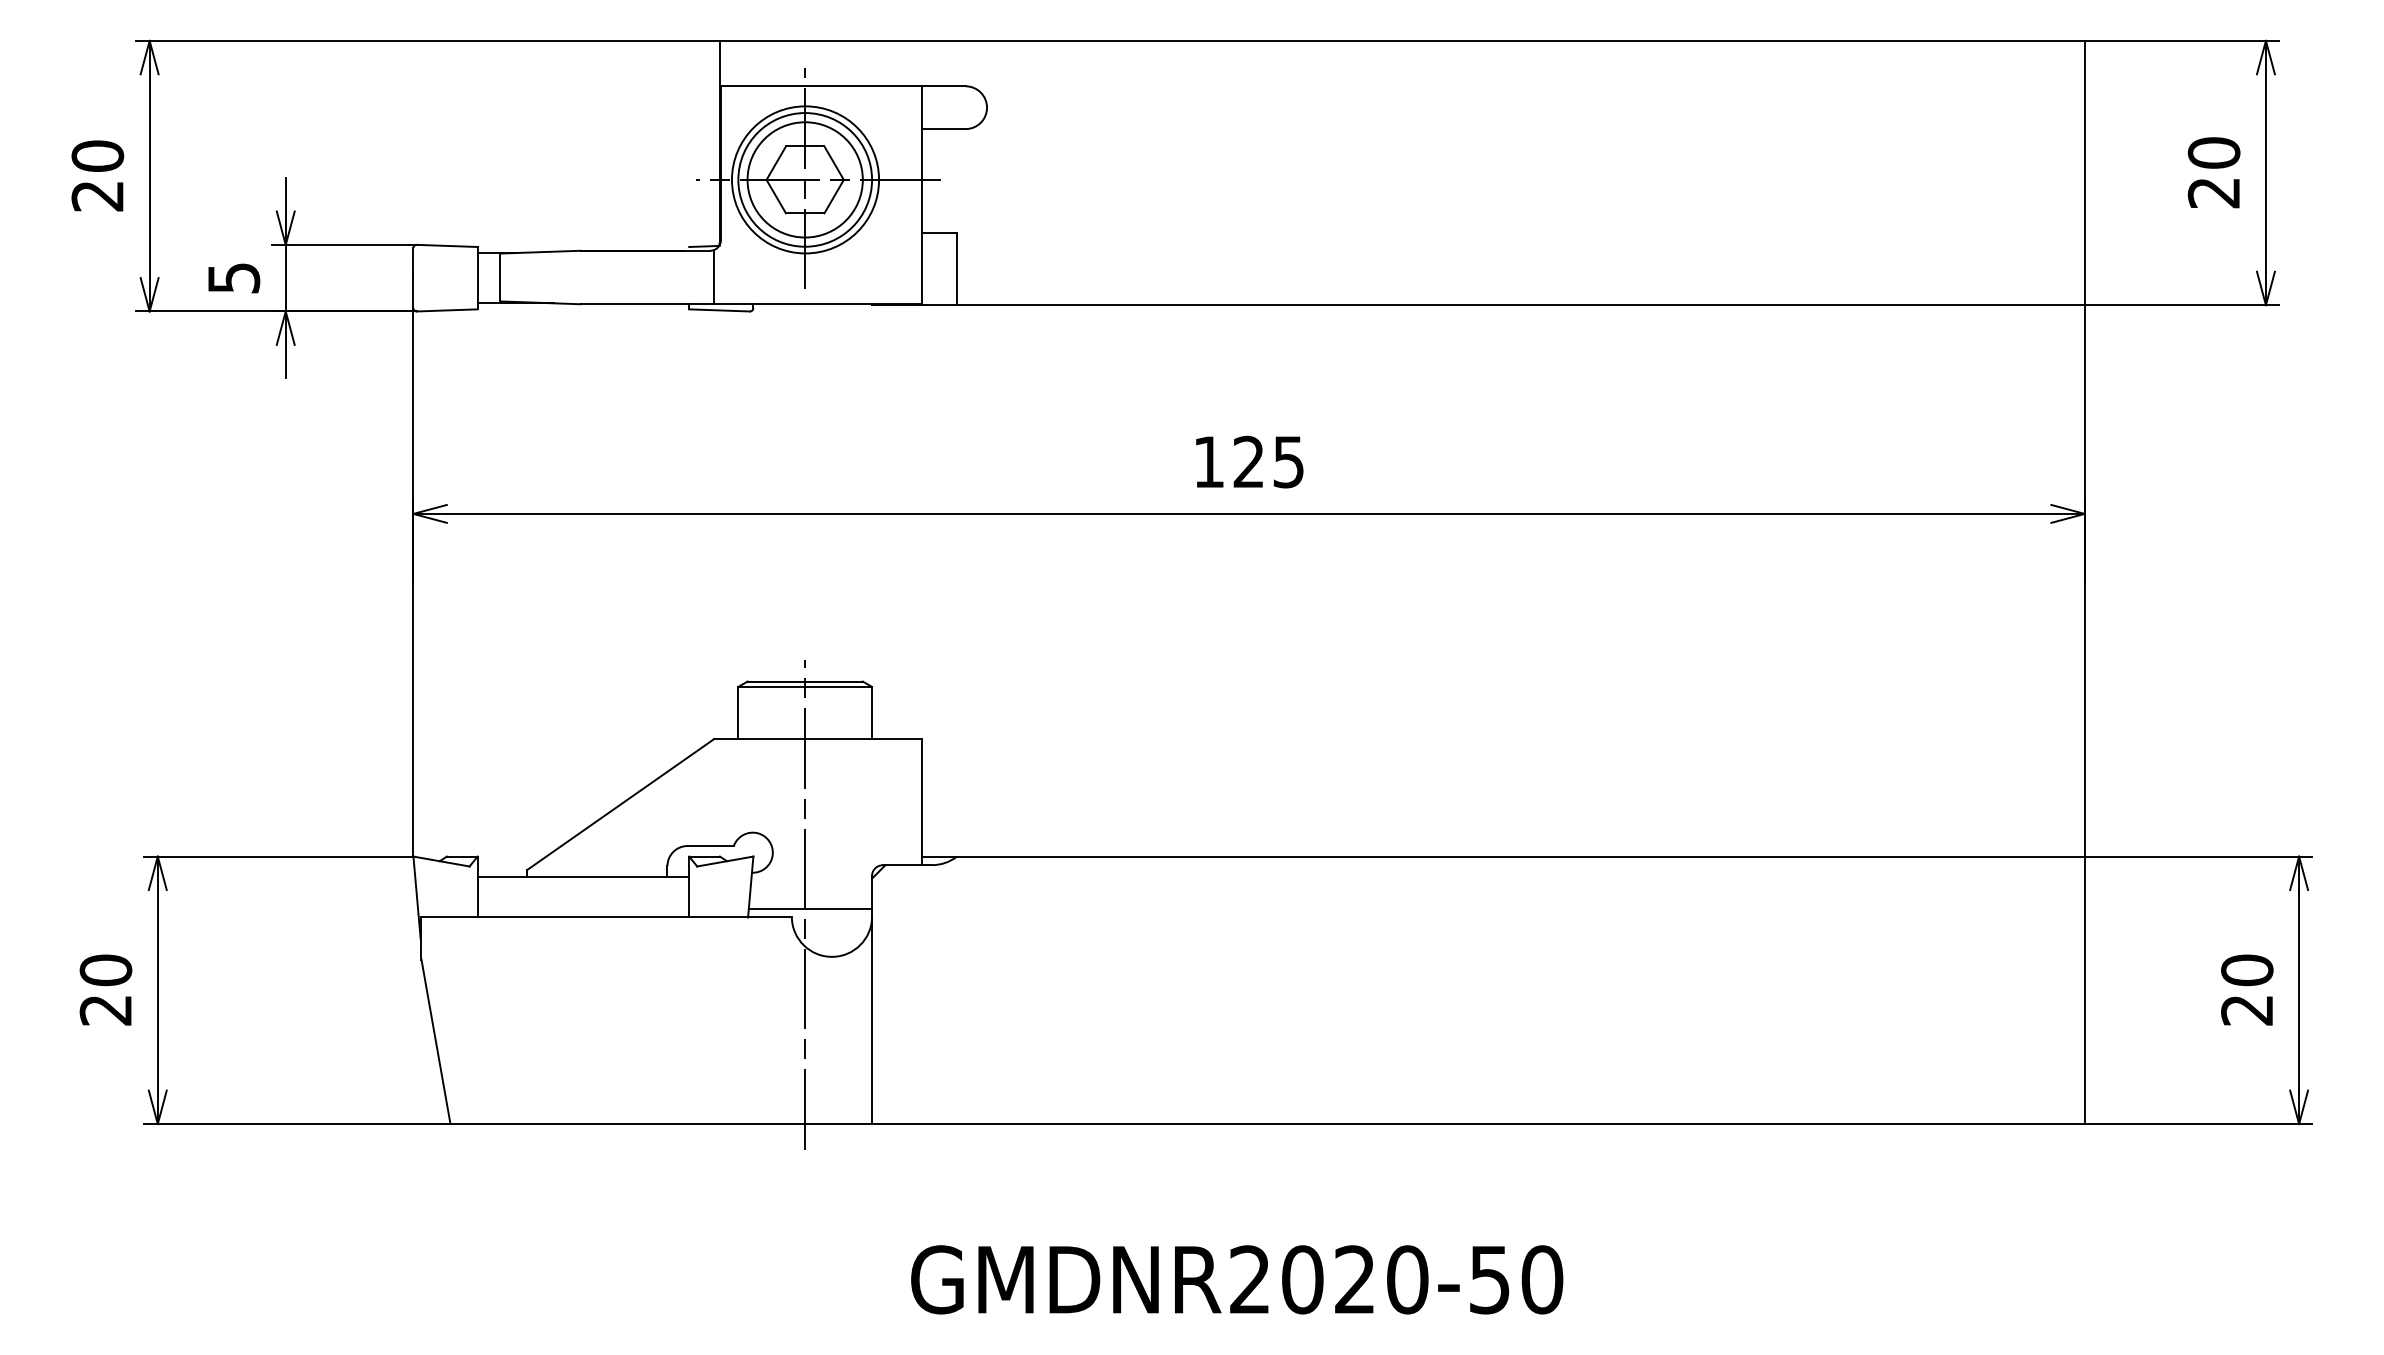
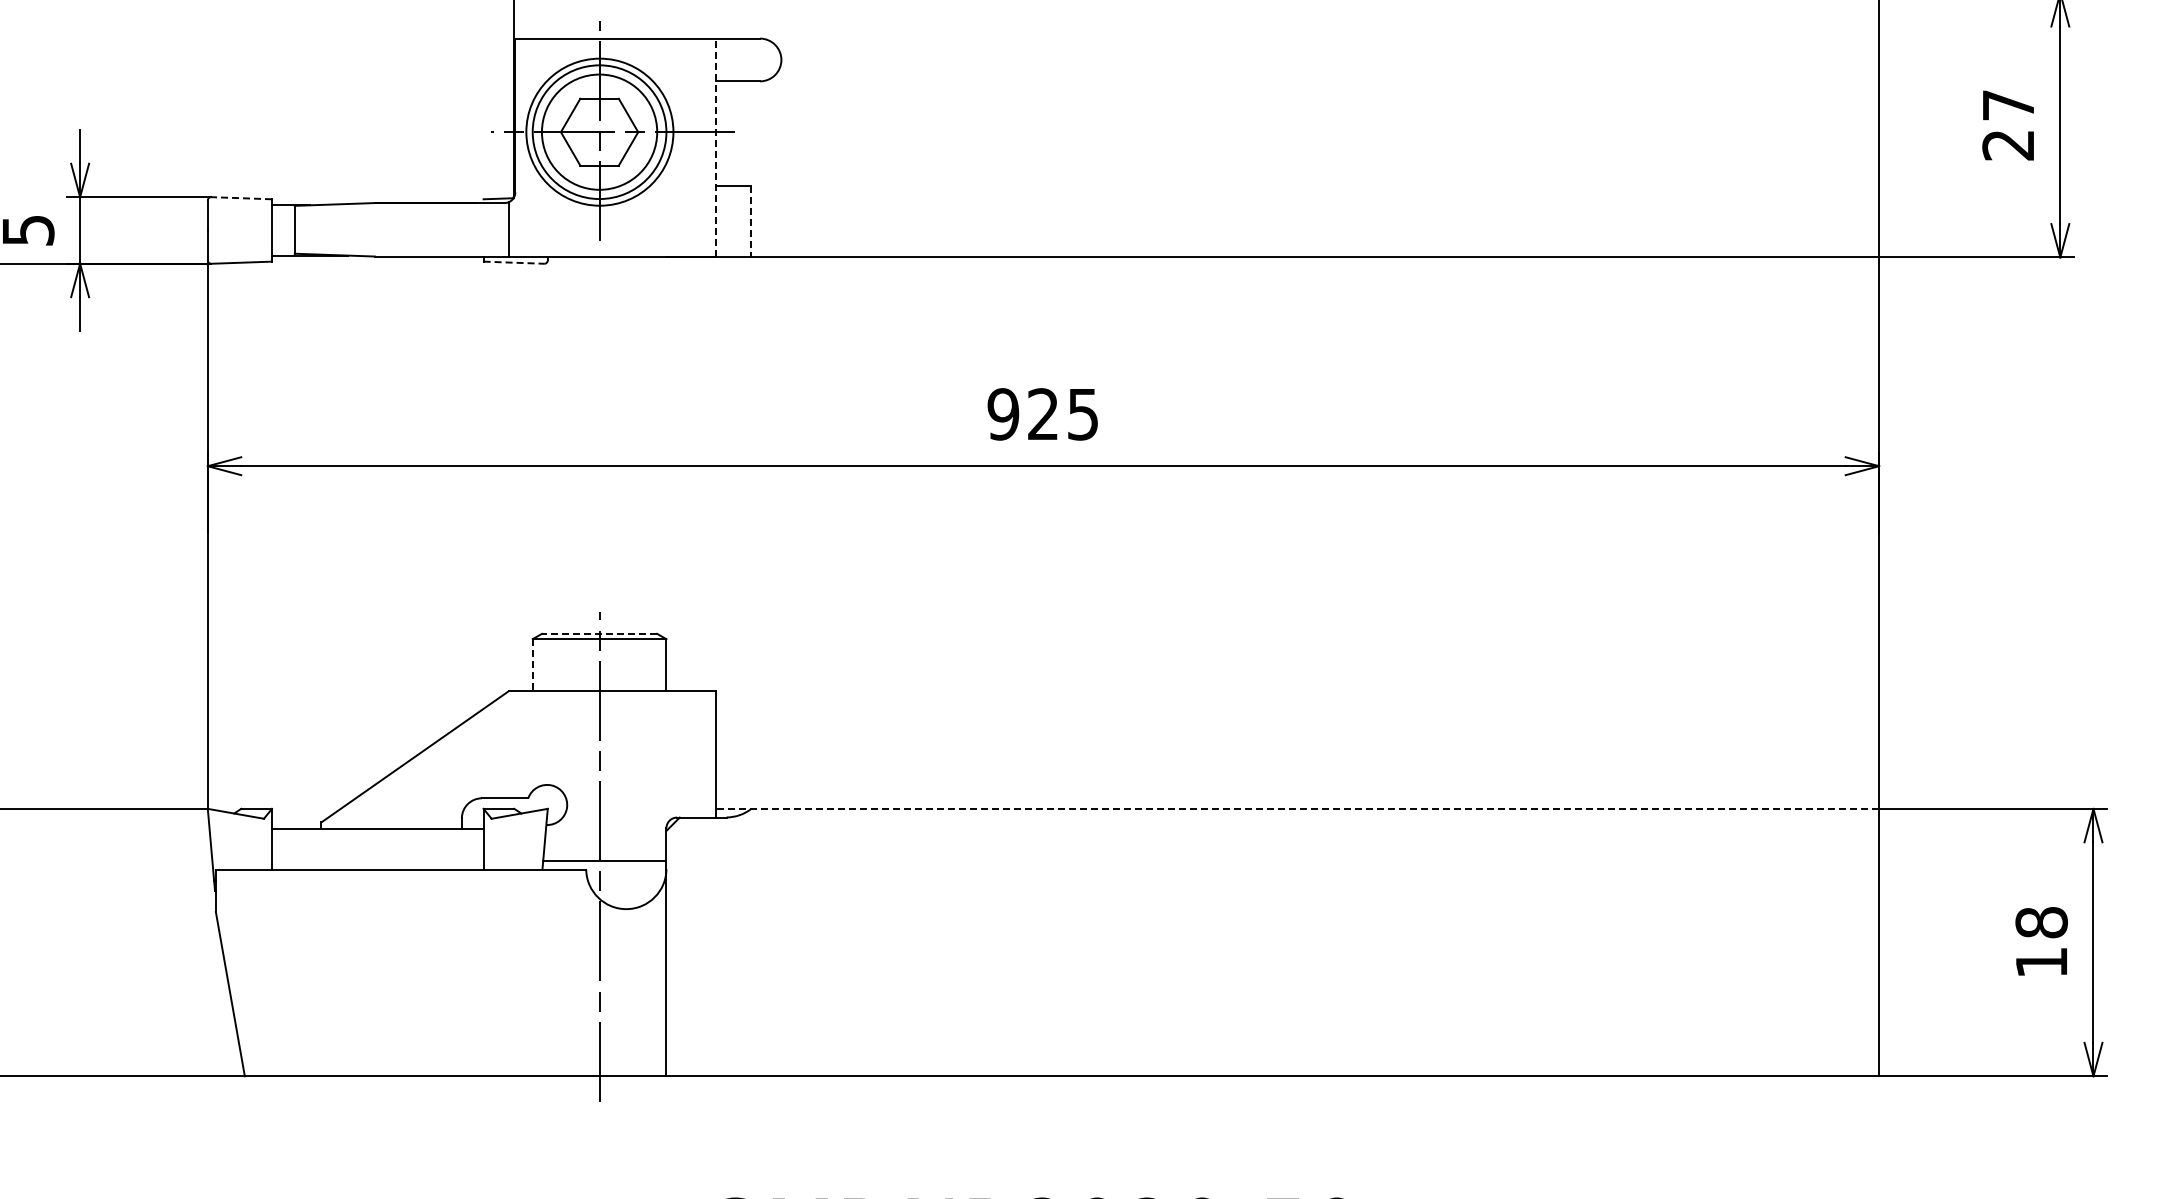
text: (2213, 152) -> (2007, 104), 20 -> 27
line: (921, 195) -> (715, 147), solid -> dashed
line: (446, 245) -> (240, 197), solid -> dashed
line: (956, 269) -> (750, 221), solid -> dashed
line: (720, 310) -> (514, 262), solid -> dashed
text: (1208, 461) -> (1002, 413), 125 -> 925
line: (805, 681) -> (599, 633), solid -> dashed
line: (738, 713) -> (532, 665), solid -> dashed
line: (1503, 856) -> (1297, 808), solid -> dashed
text: (2247, 989) -> (2041, 941), 20 -> 18

